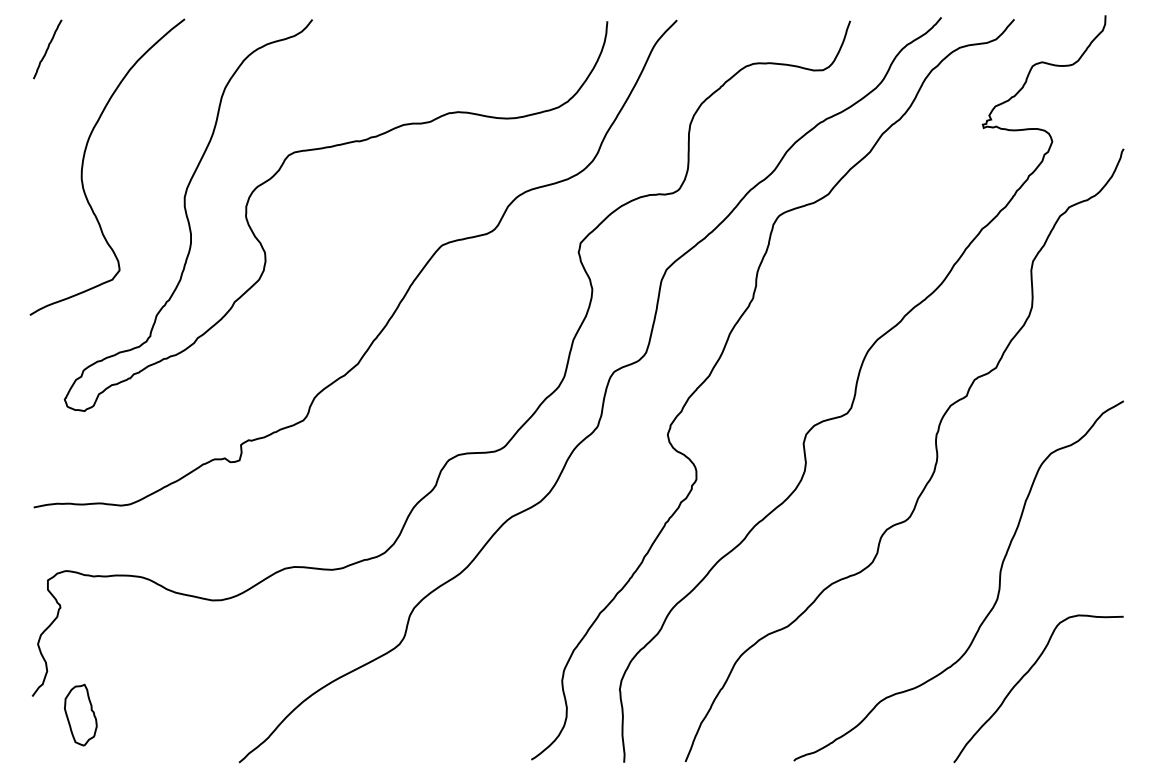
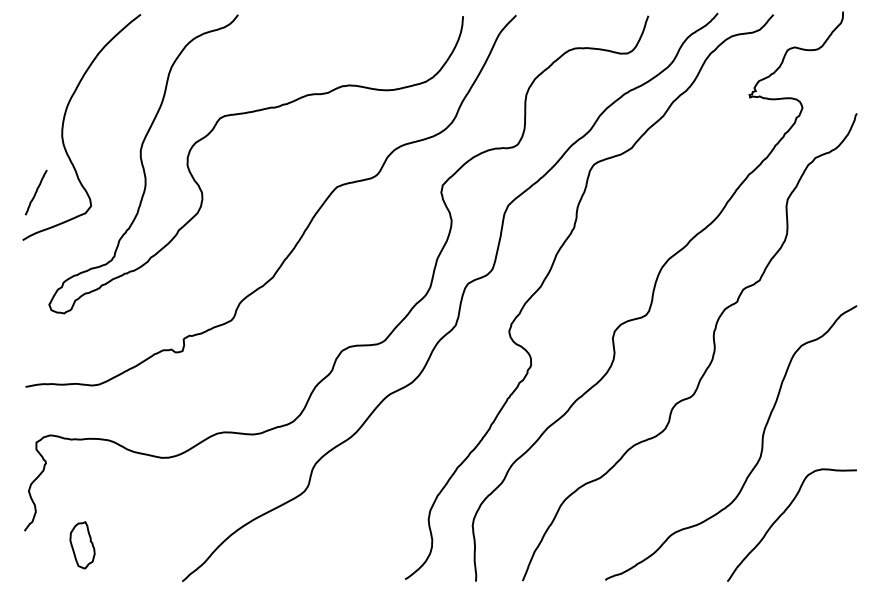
line: (46, 49) -> (35, 192), moved
part: (80, 715) -> (82, 545), moved

